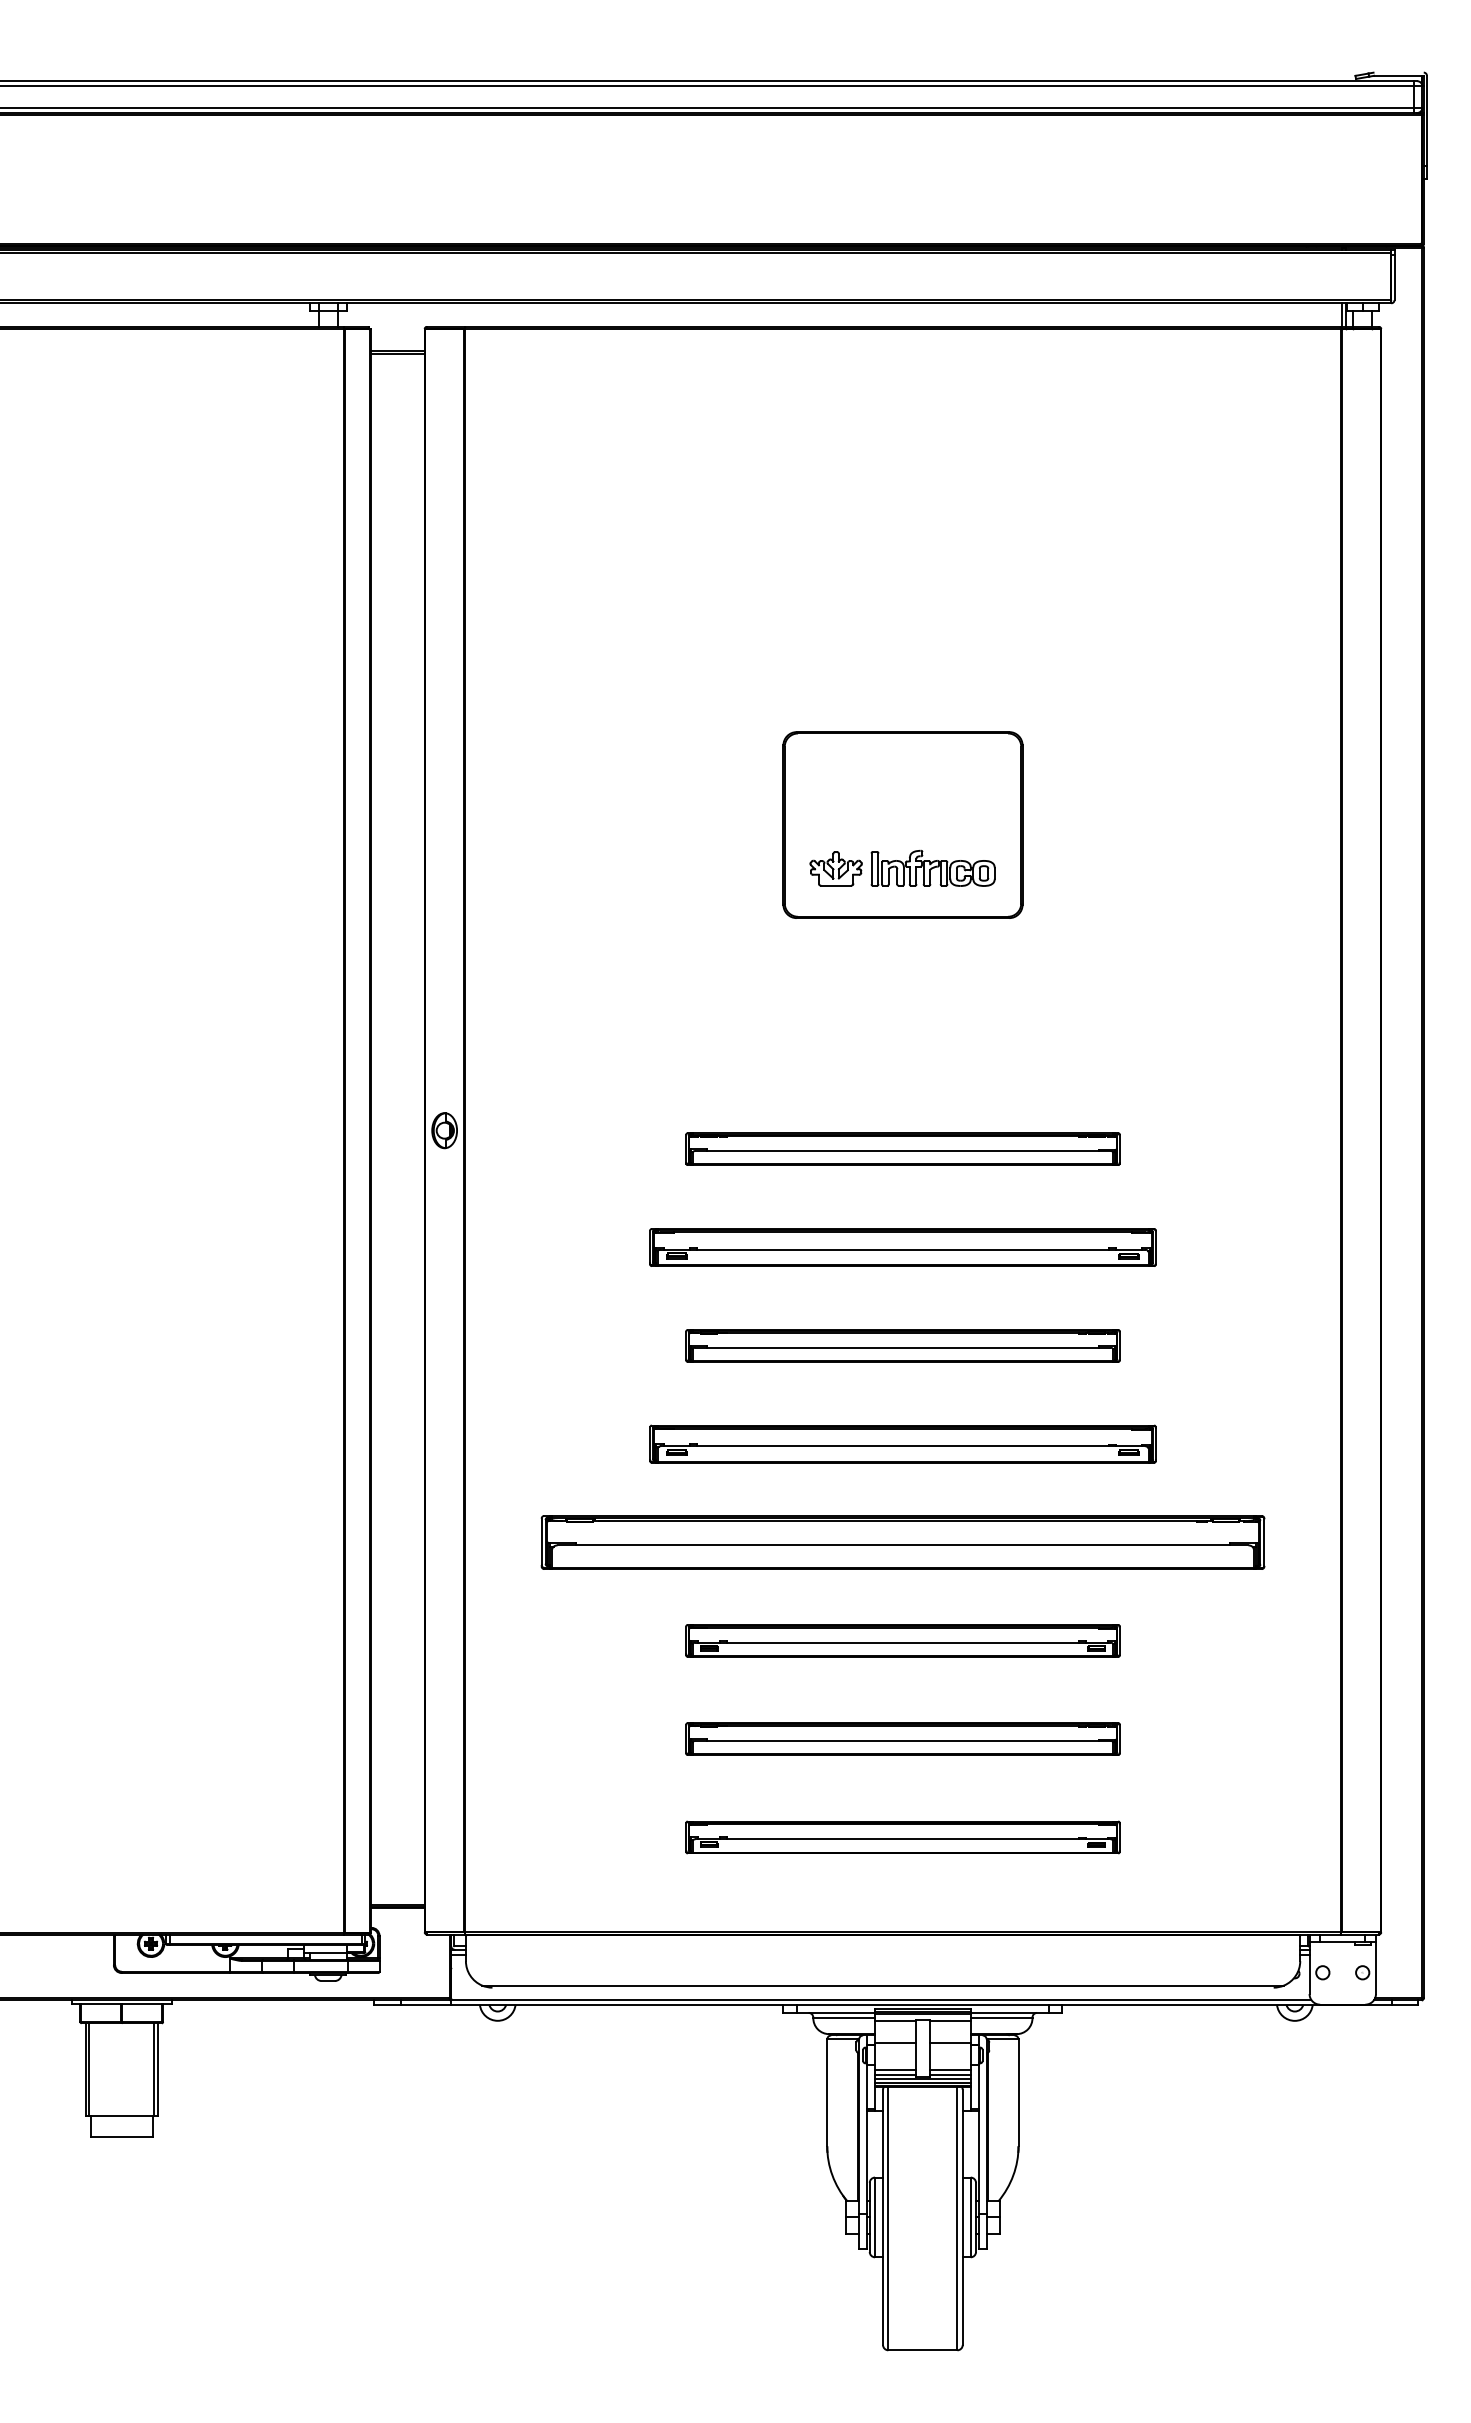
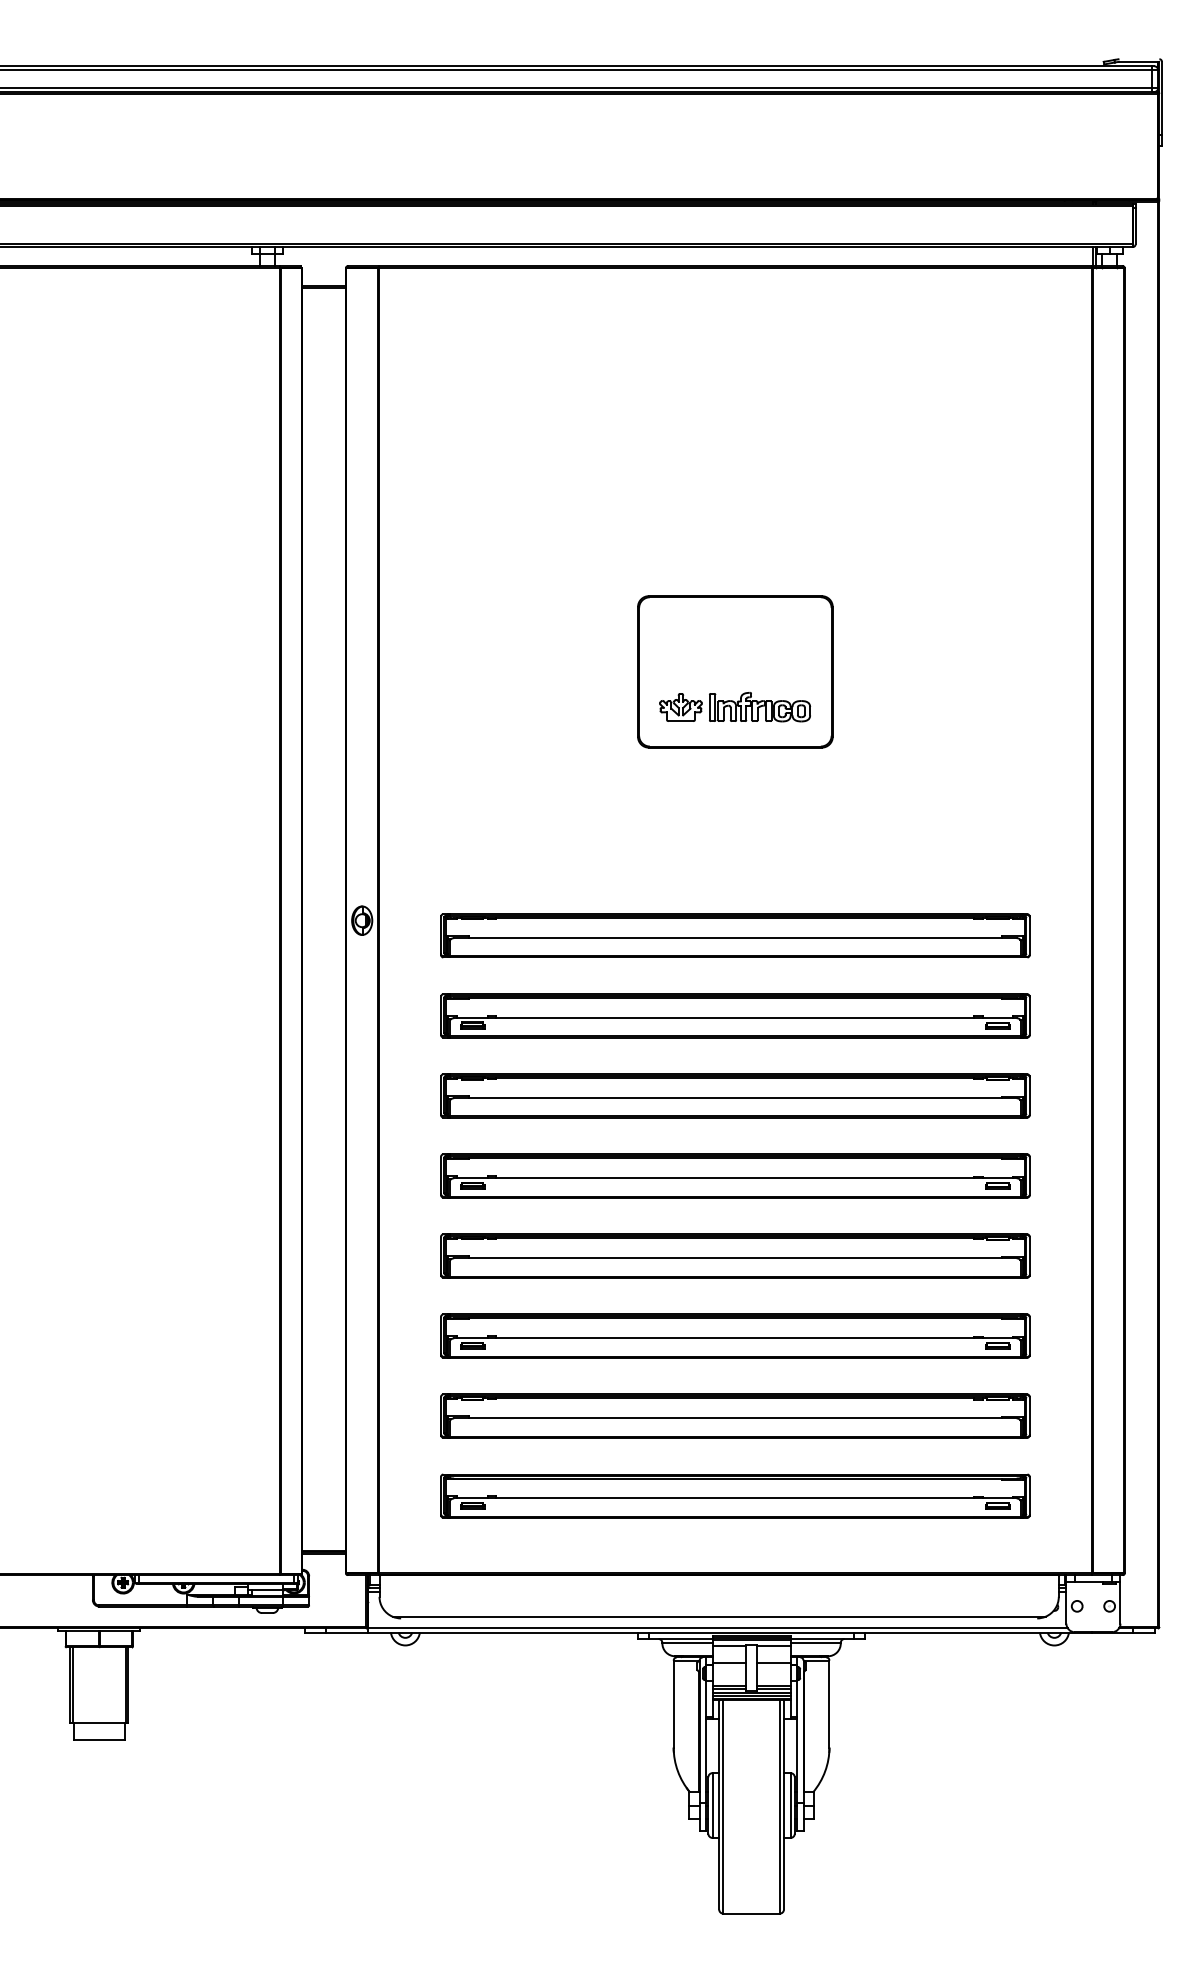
part: (902, 1148) -> (734, 935), size x1.67
part: (902, 1247) -> (734, 1015), size x1.43
part: (902, 1345) -> (734, 1095), size x1.67
part: (902, 1443) -> (734, 1175), size x1.43
part: (902, 1640) -> (734, 1335), size x1.67
part: (902, 1738) -> (734, 1415), size x1.67
part: (902, 1837) -> (734, 1496), size x1.67

